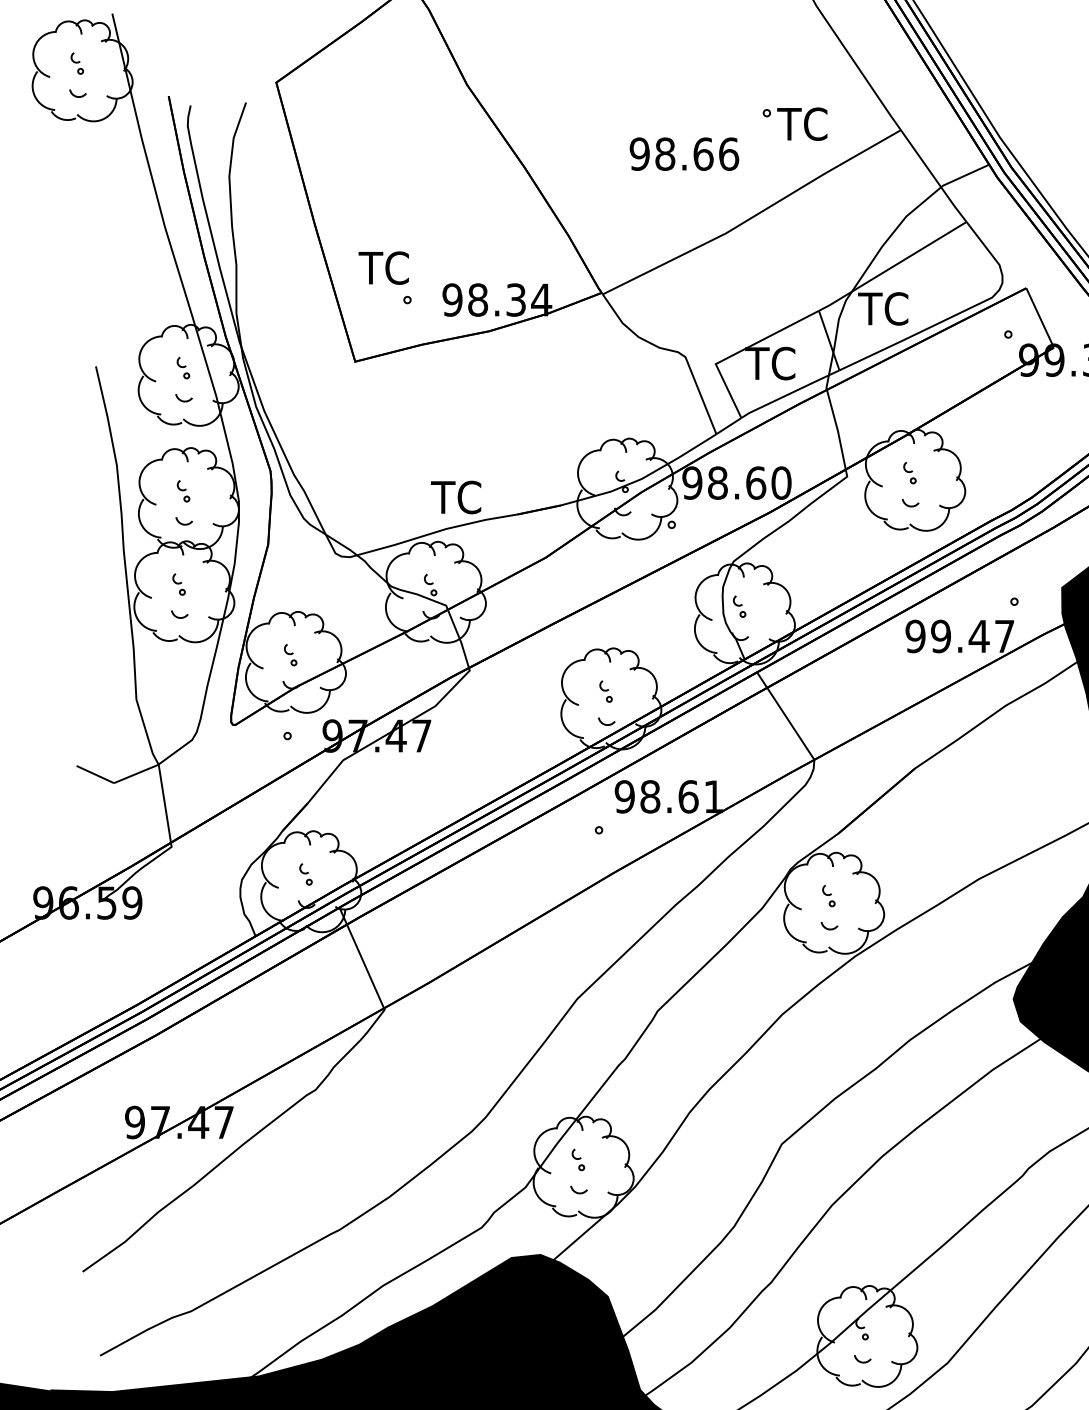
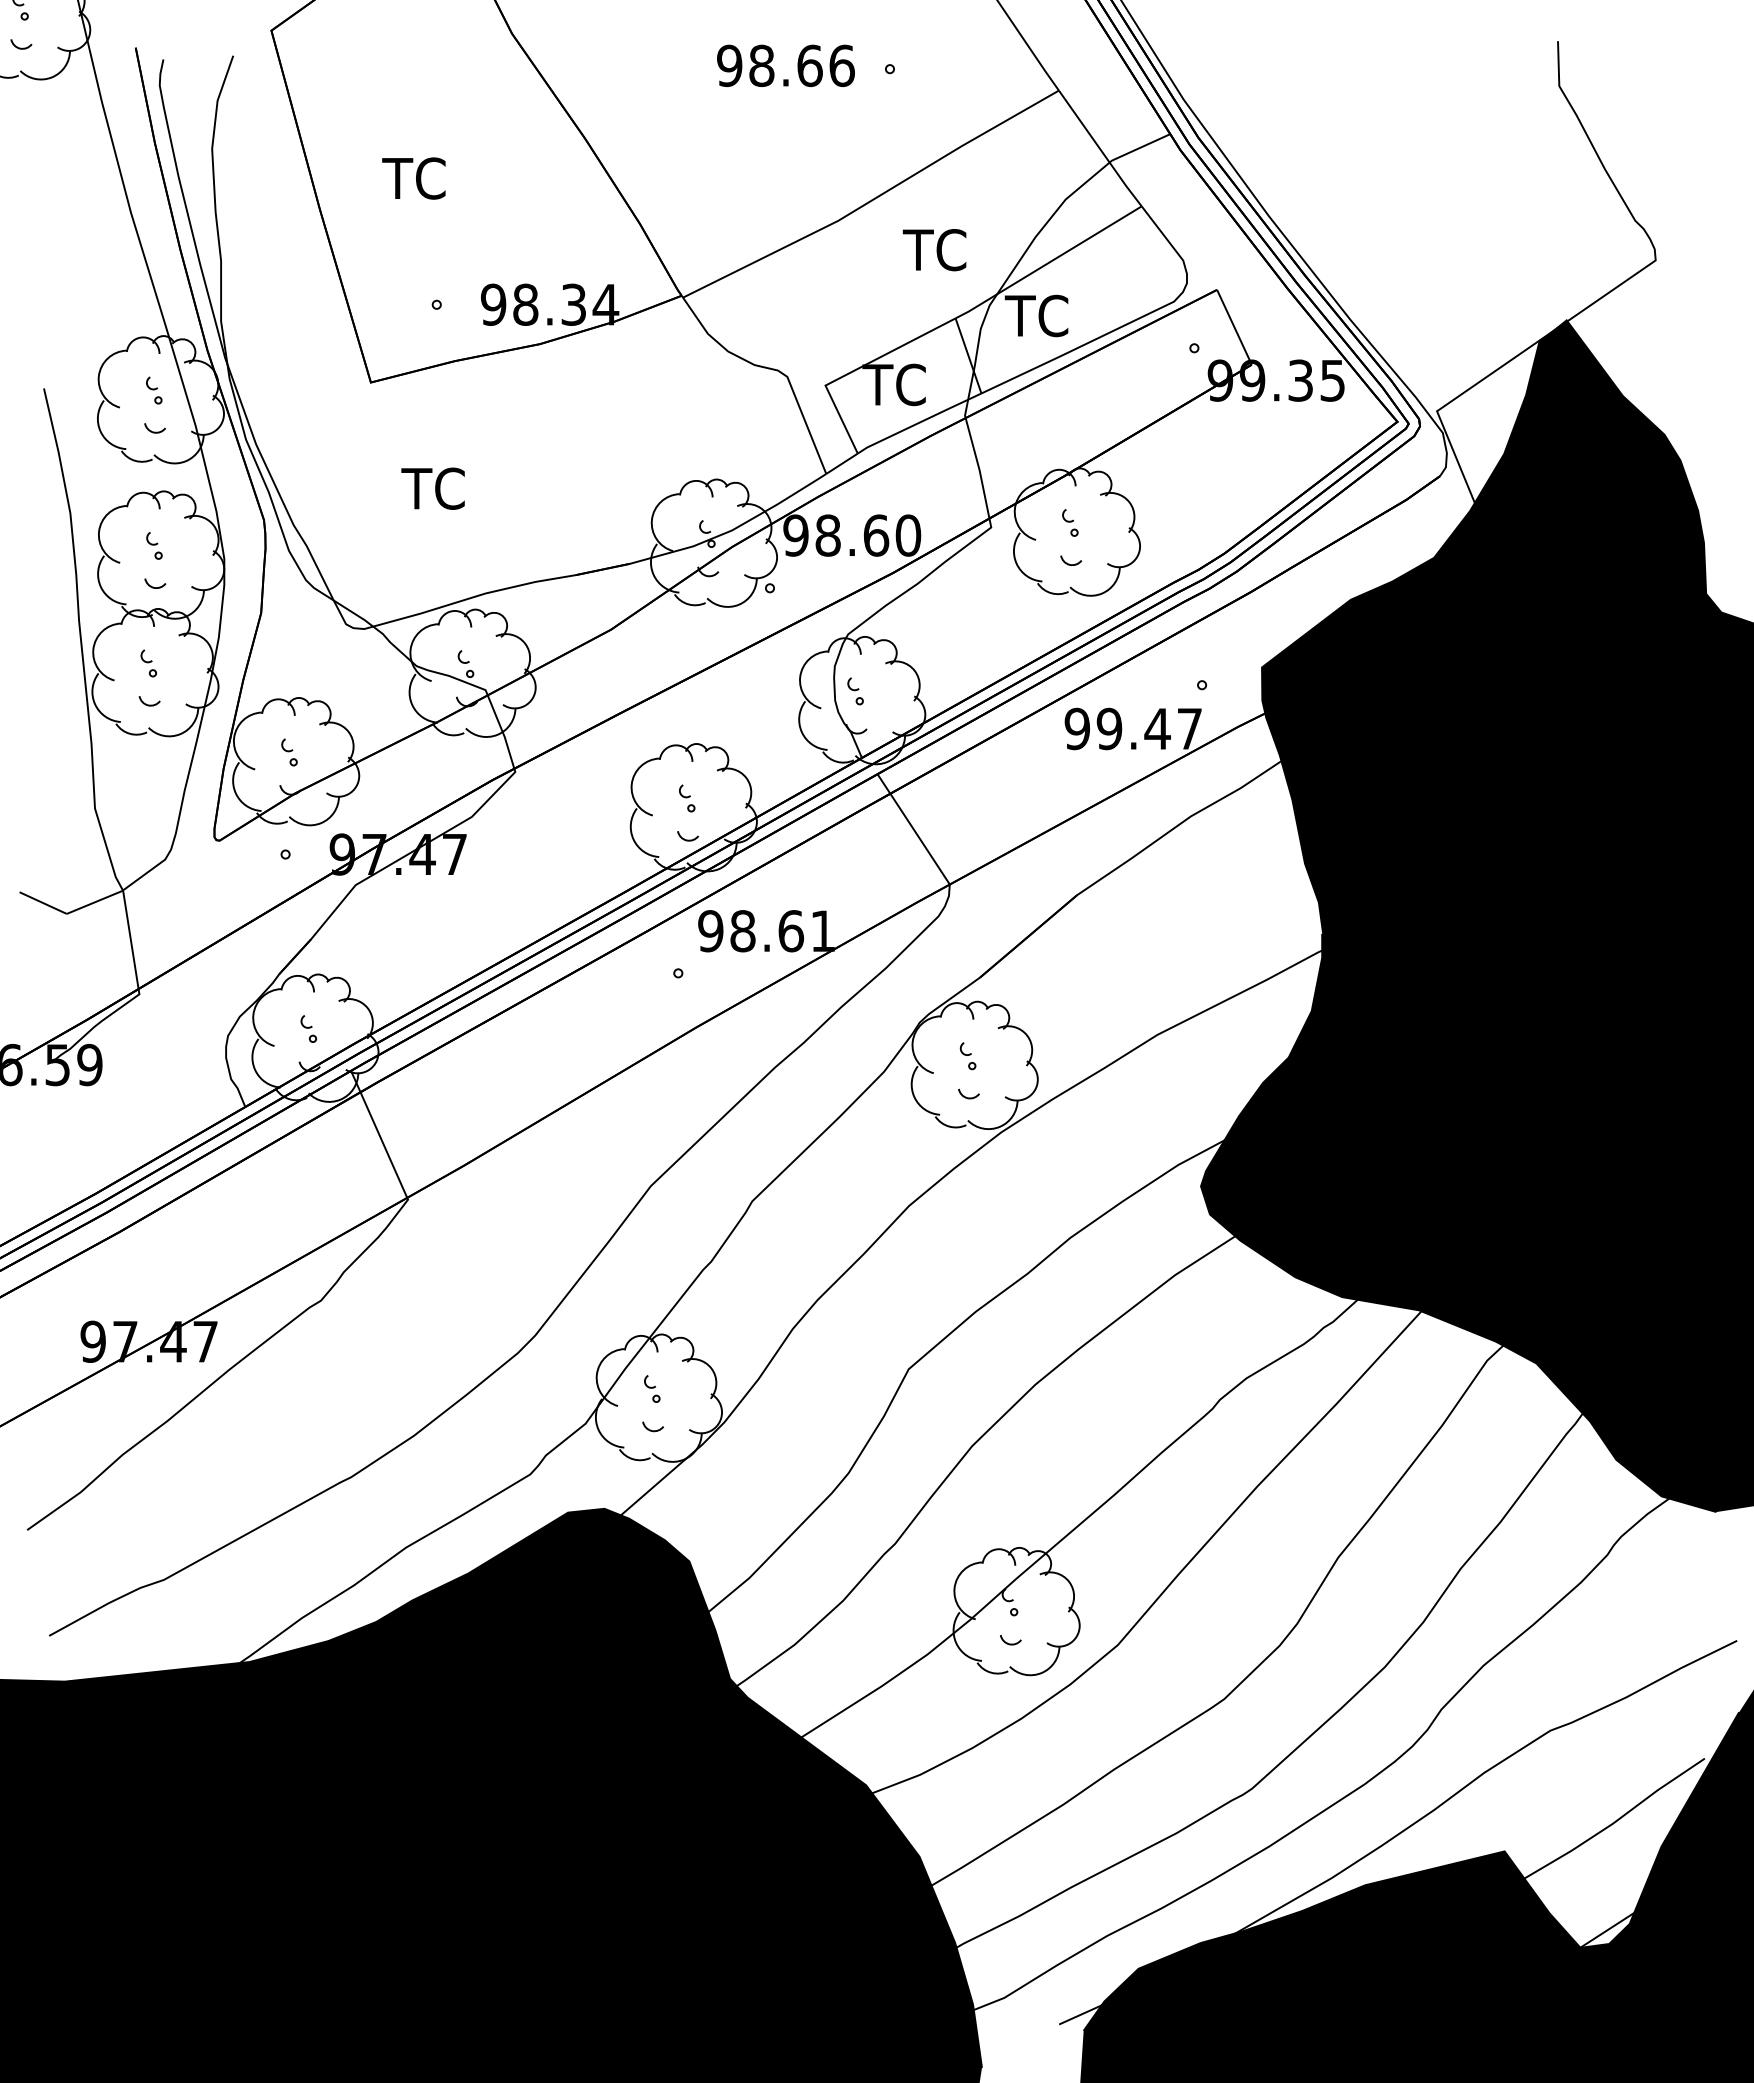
text: (802, 124) -> (934, 250), moved
text: (684, 153) -> (785, 65), moved
text: (383, 268) -> (413, 178), moved
text: (455, 497) -> (432, 488), moved

